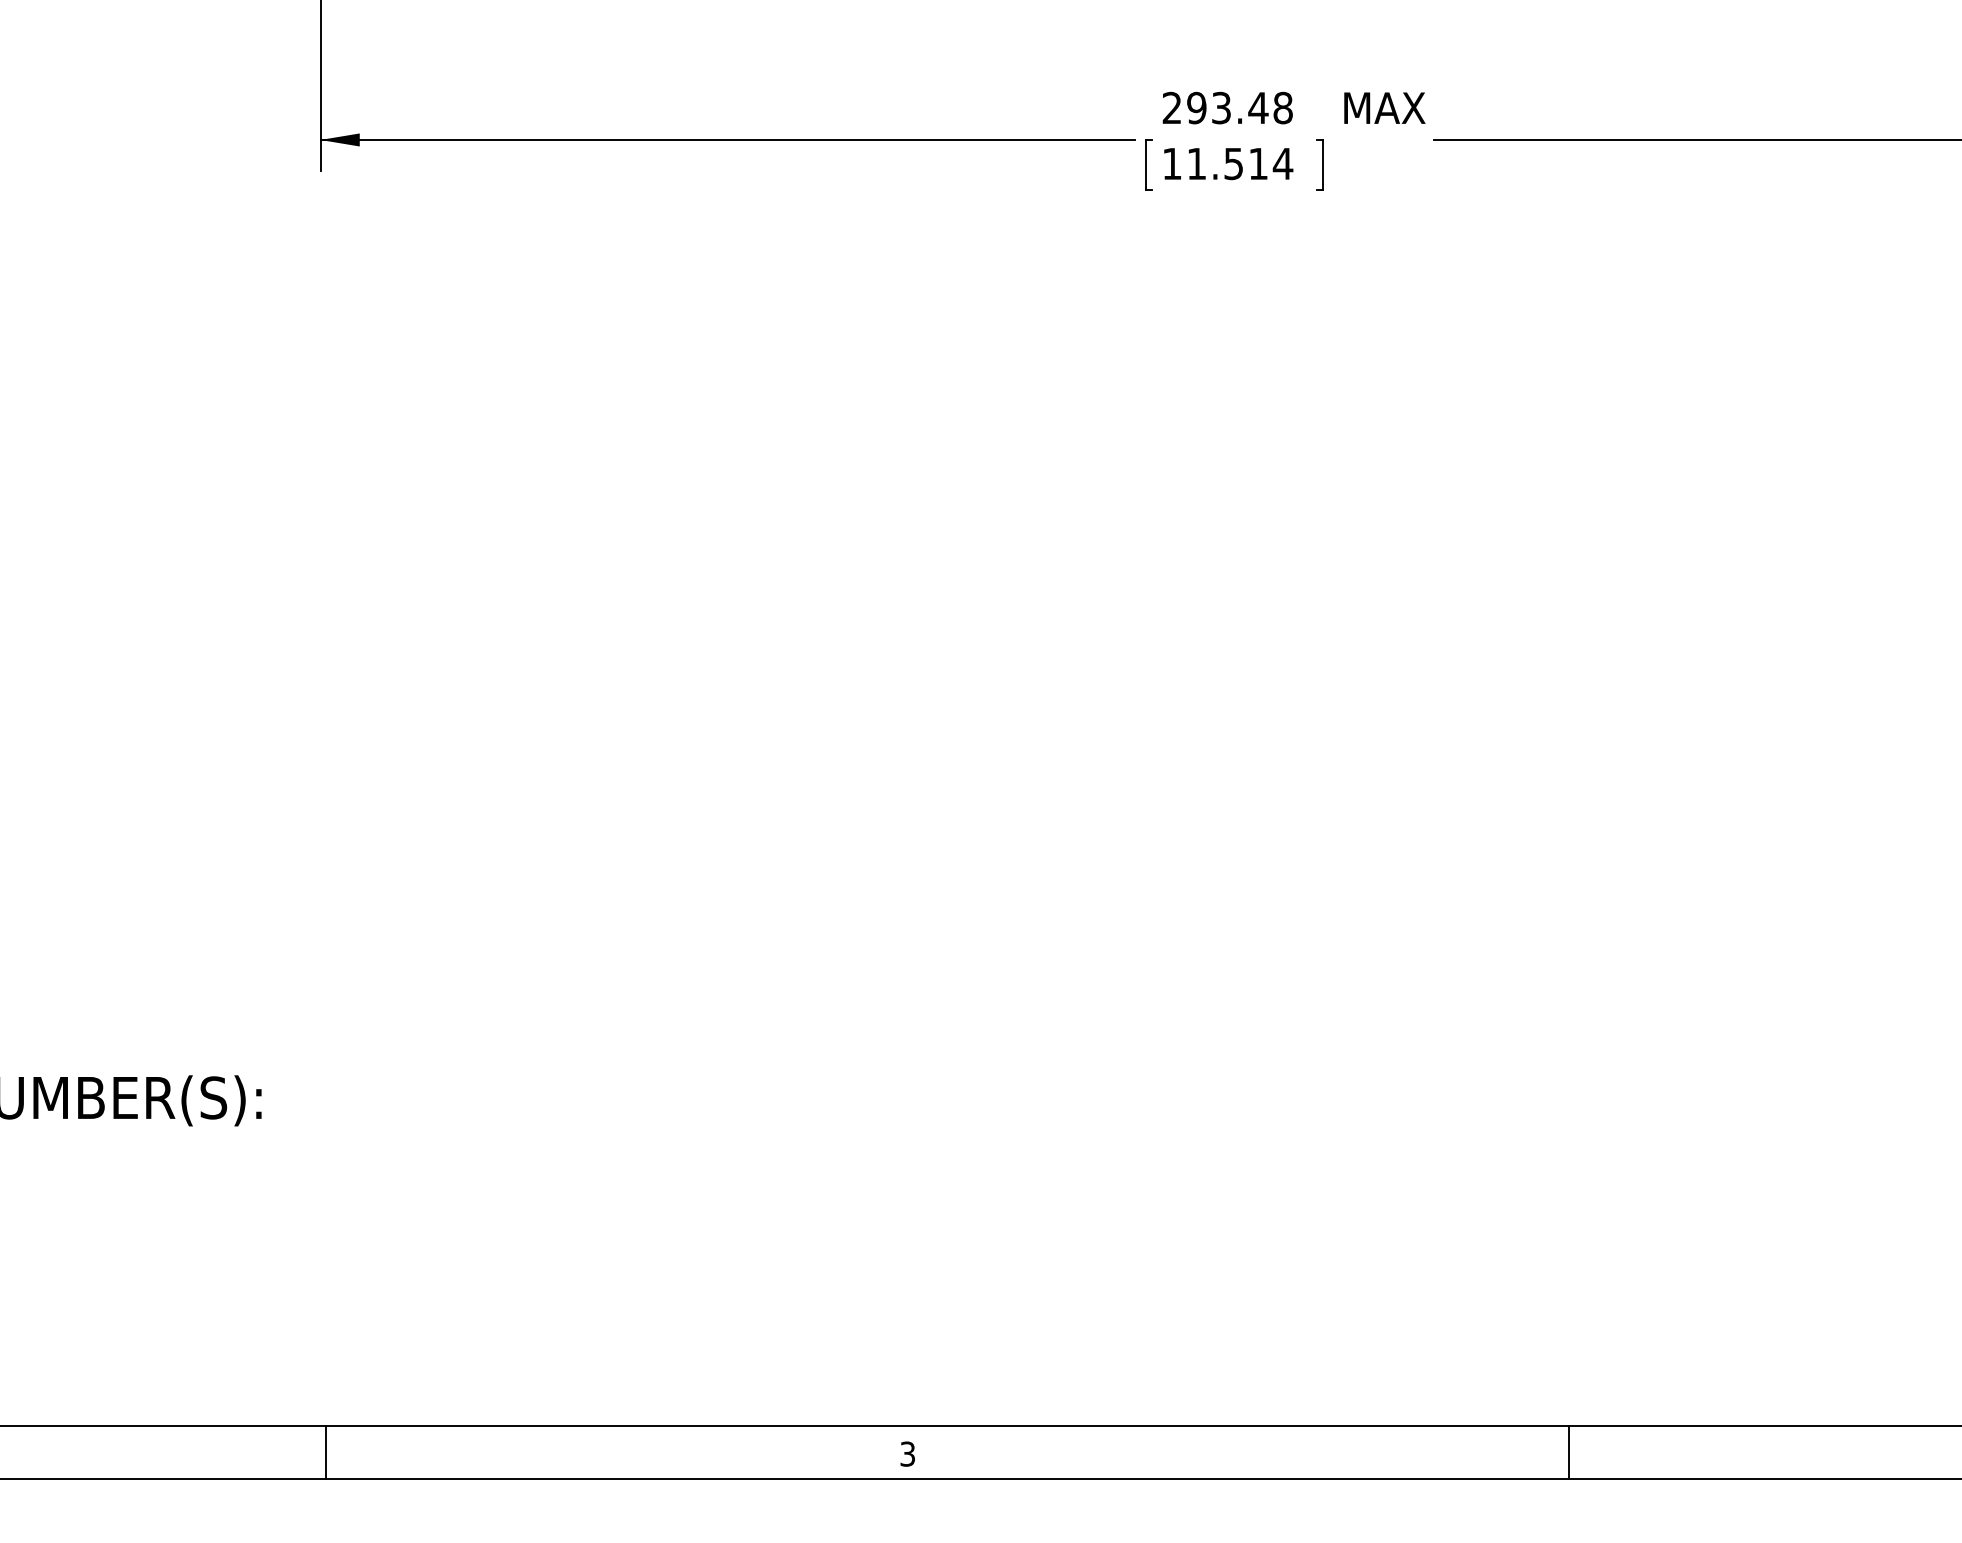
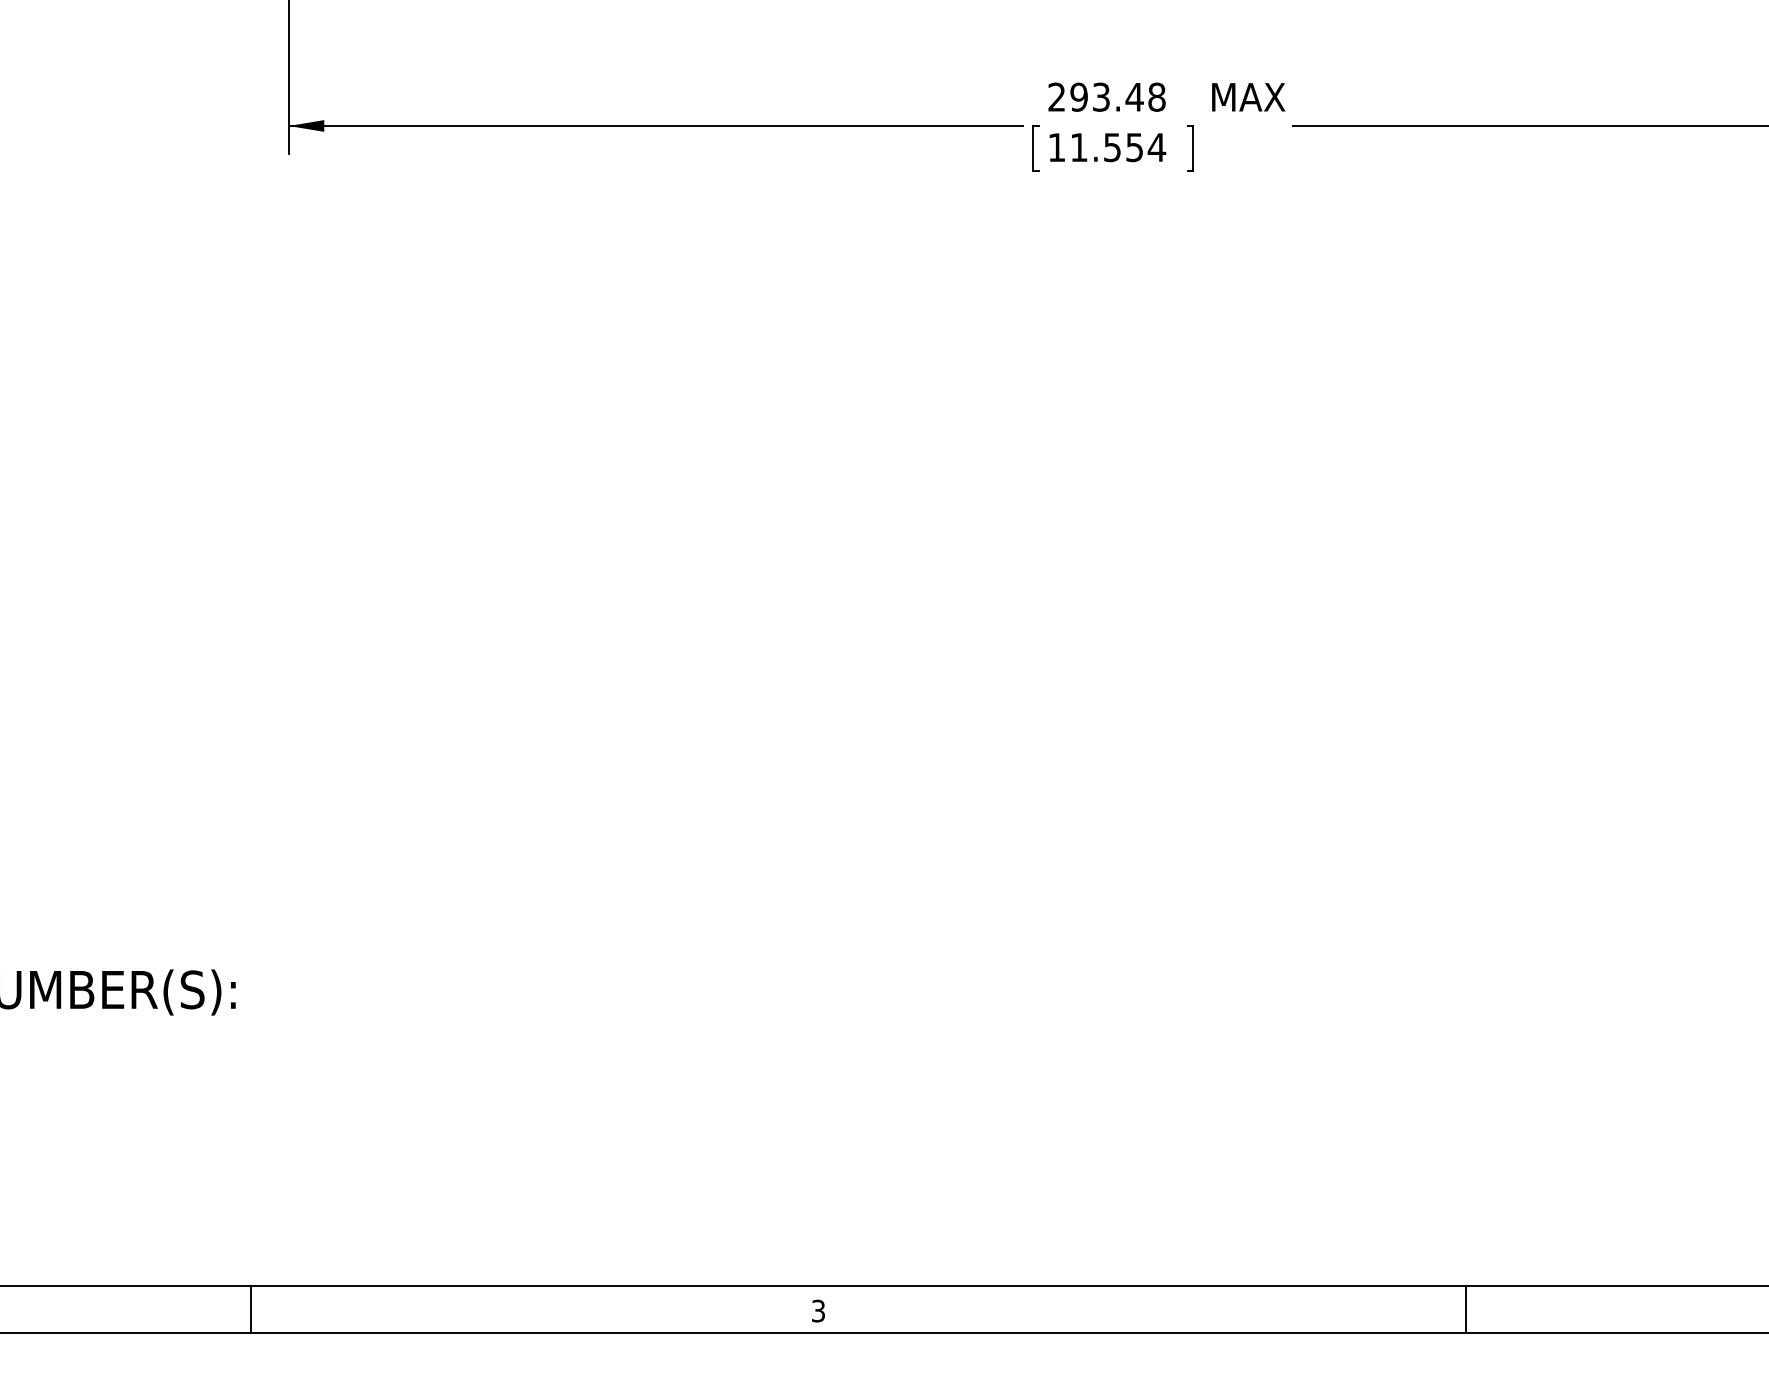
text: (1258, 164) -> (1134, 148), 11.514 -> 11.554
line: (326, 1451) -> (250, 1308), moved
line: (1568, 1451) -> (1465, 1308), moved

